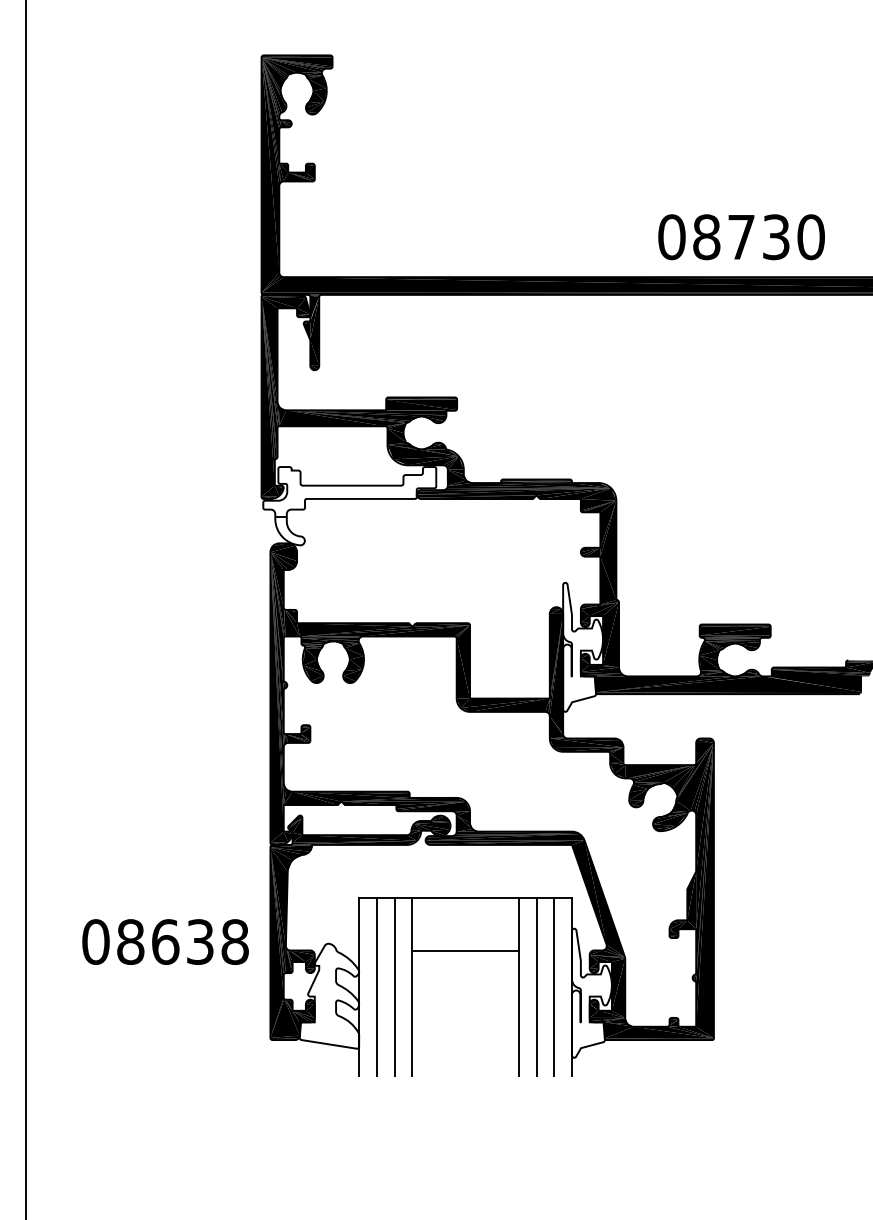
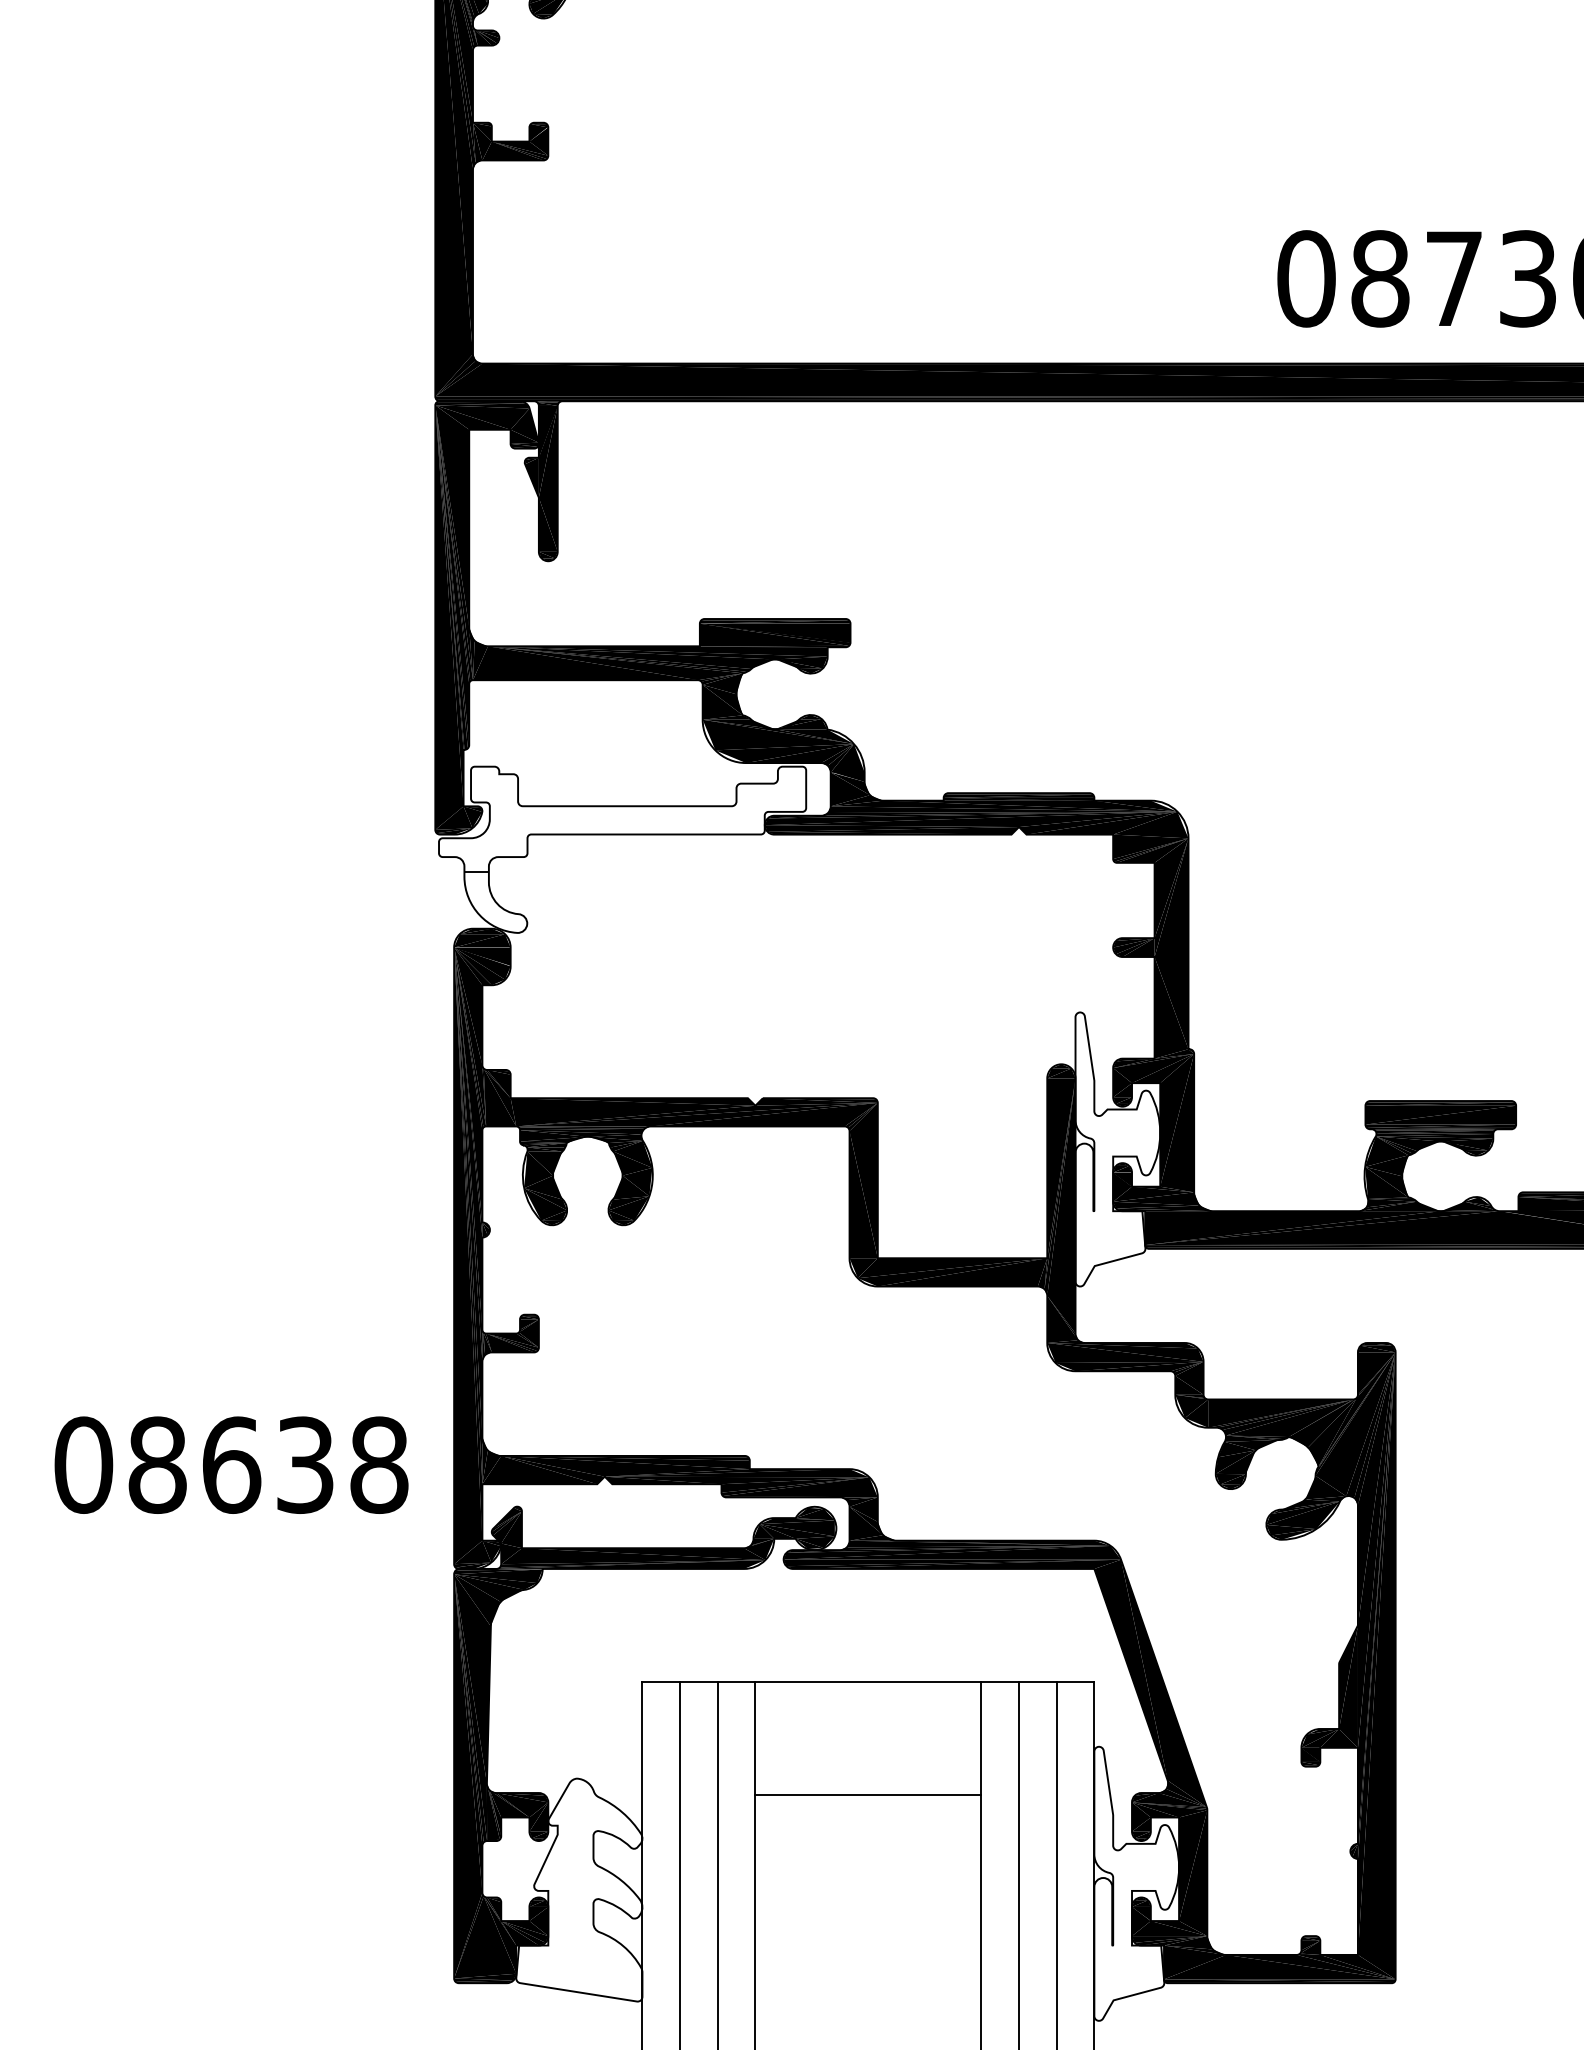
text: (165, 941) -> (231, 1463), moved

